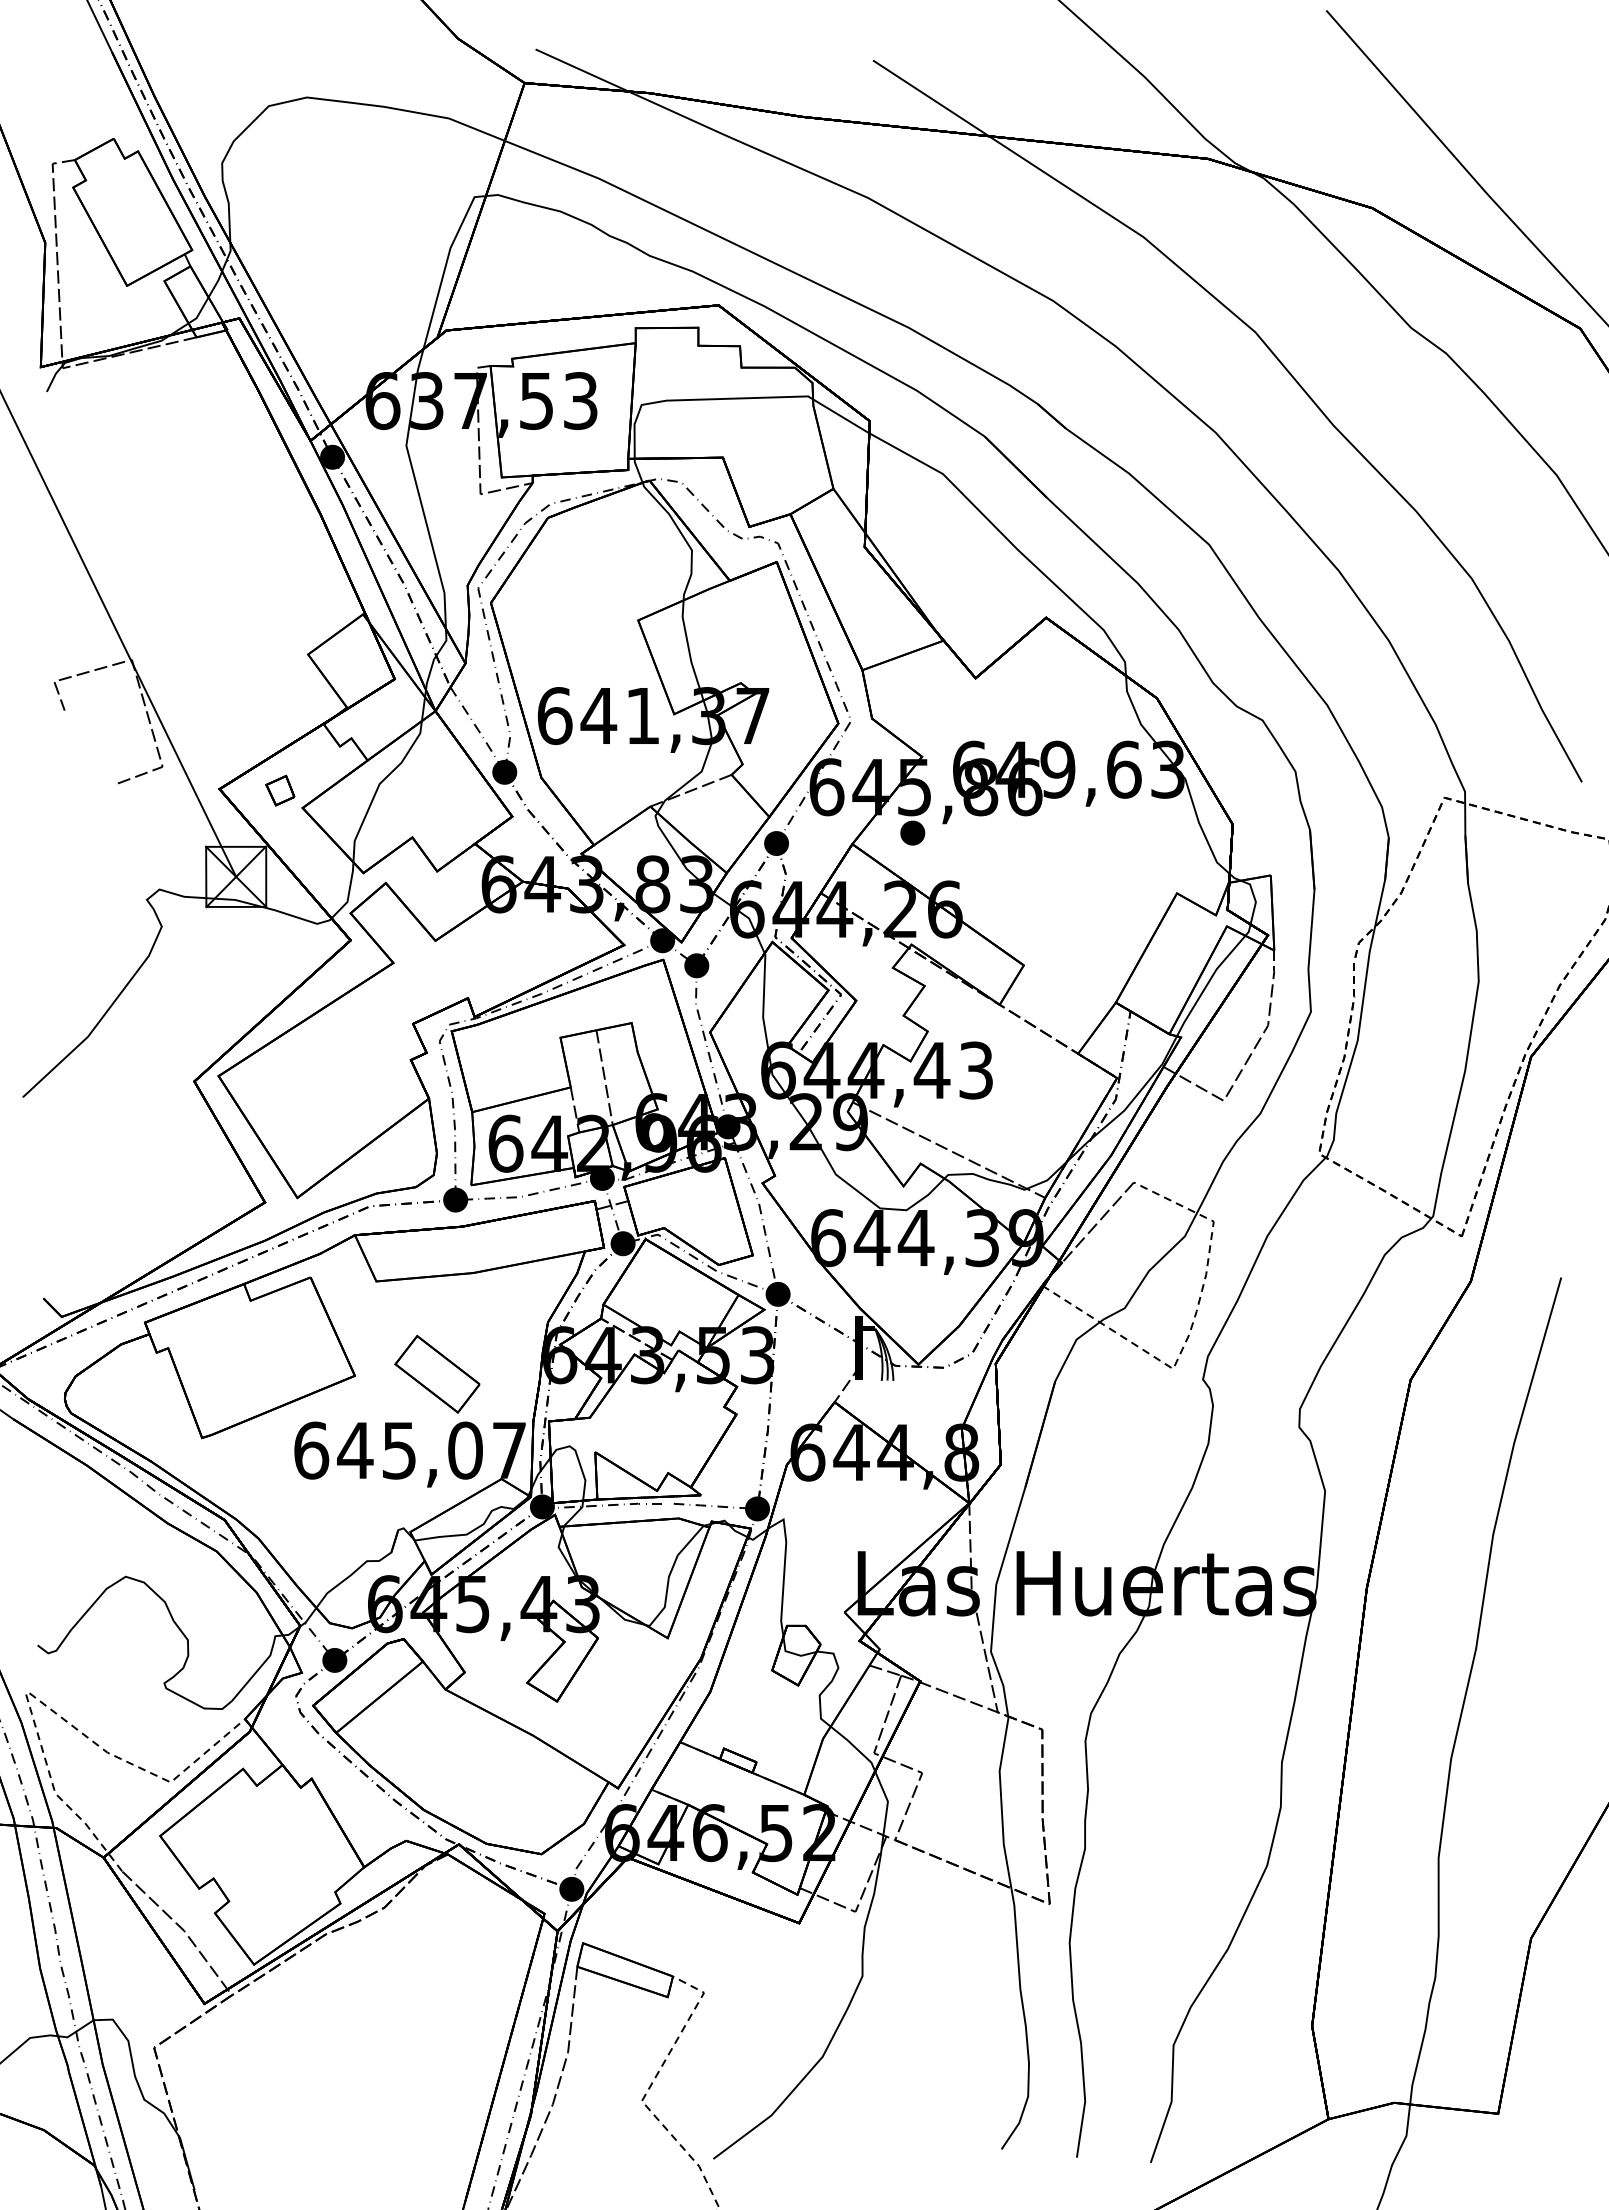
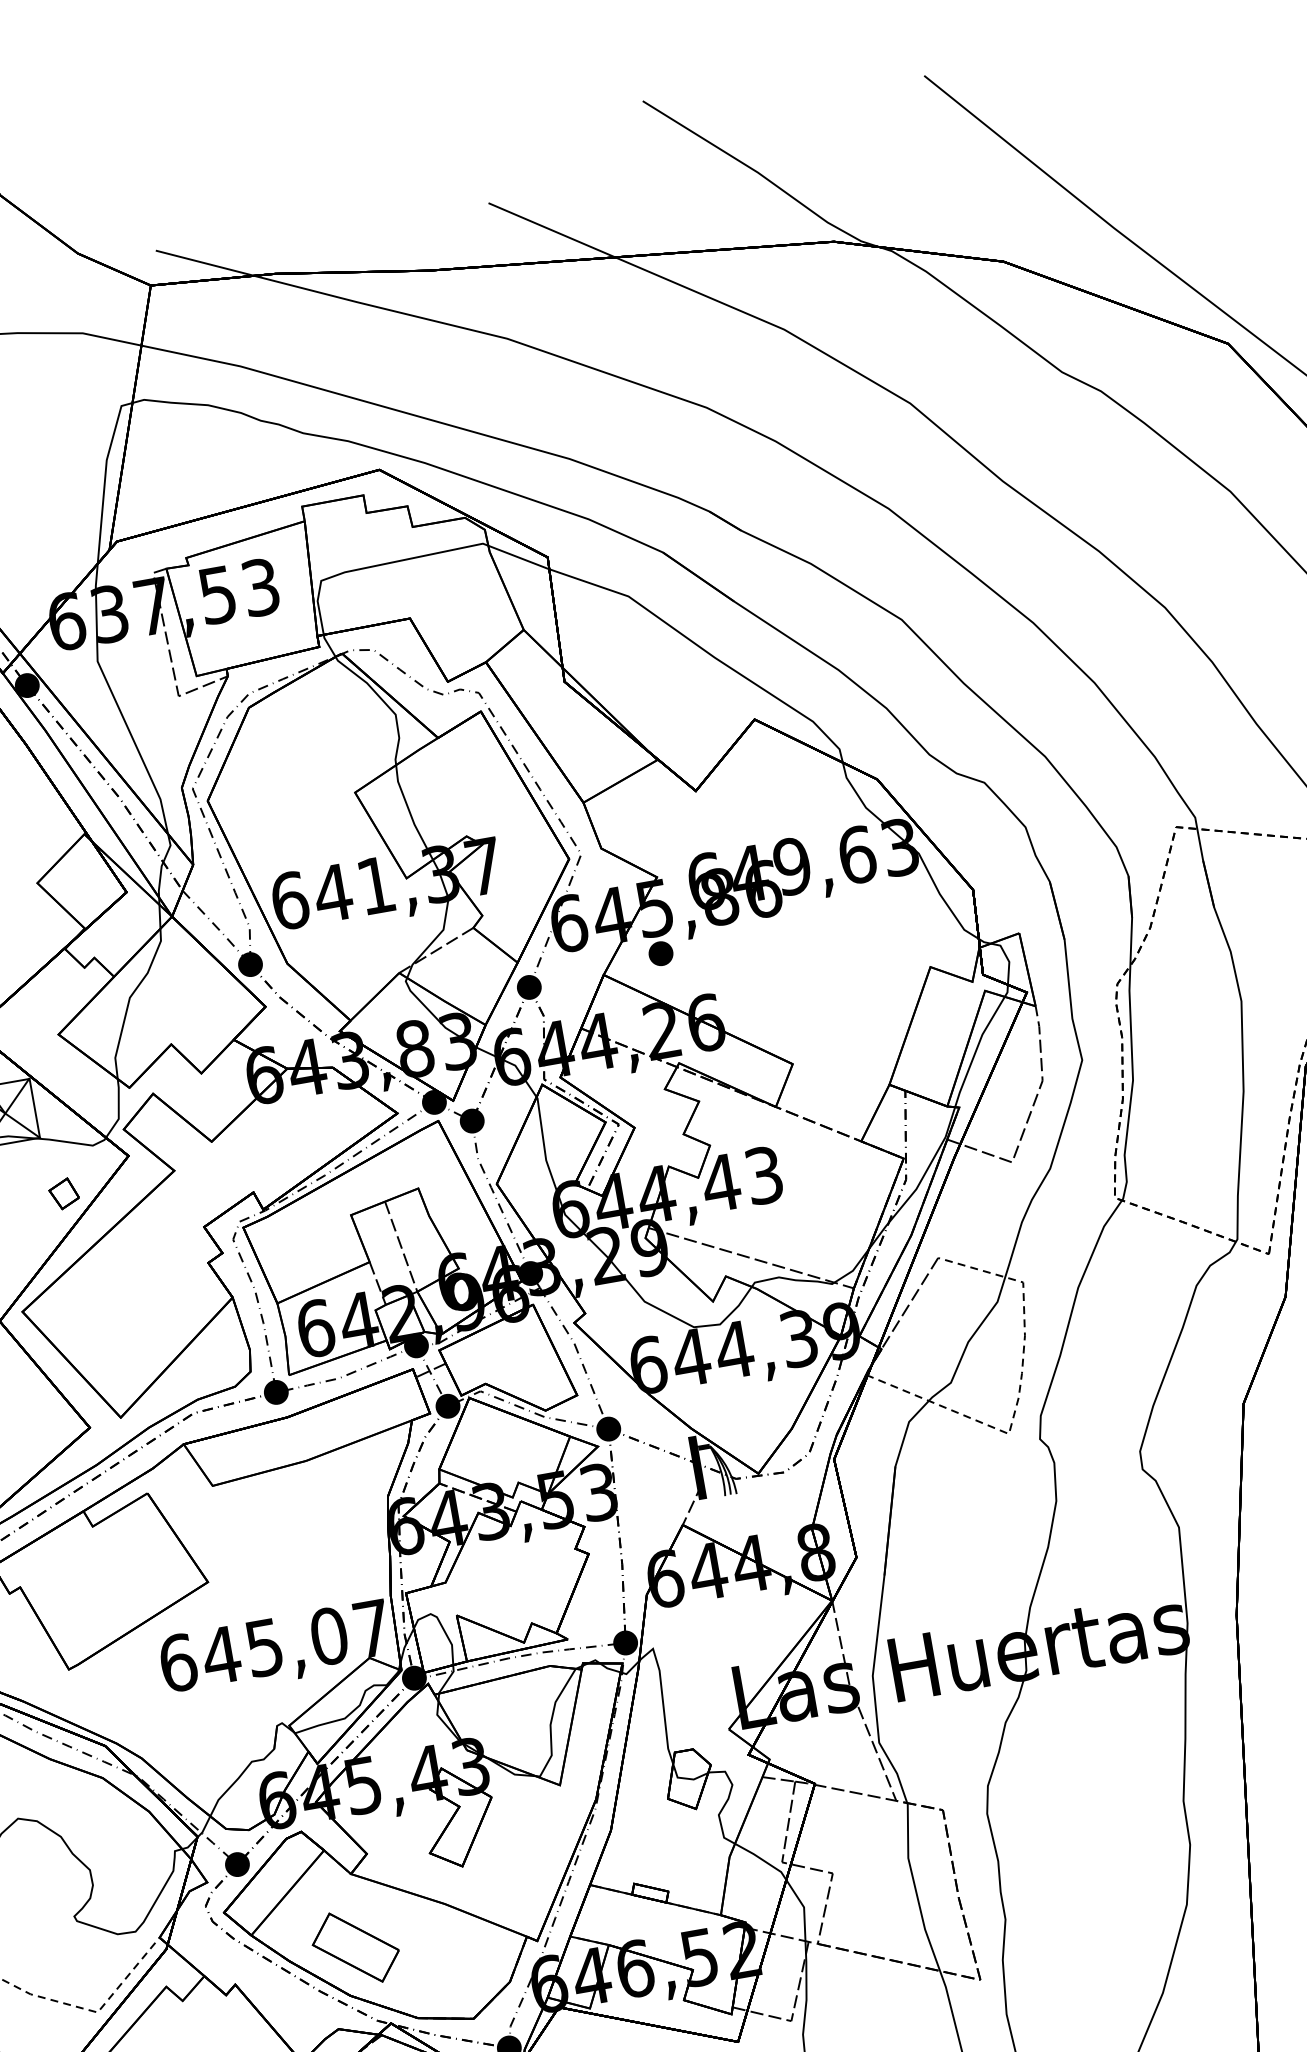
part: (280, 790) -> (64, 1193), moved
part: (437, 1373) -> (355, 1946), moved

